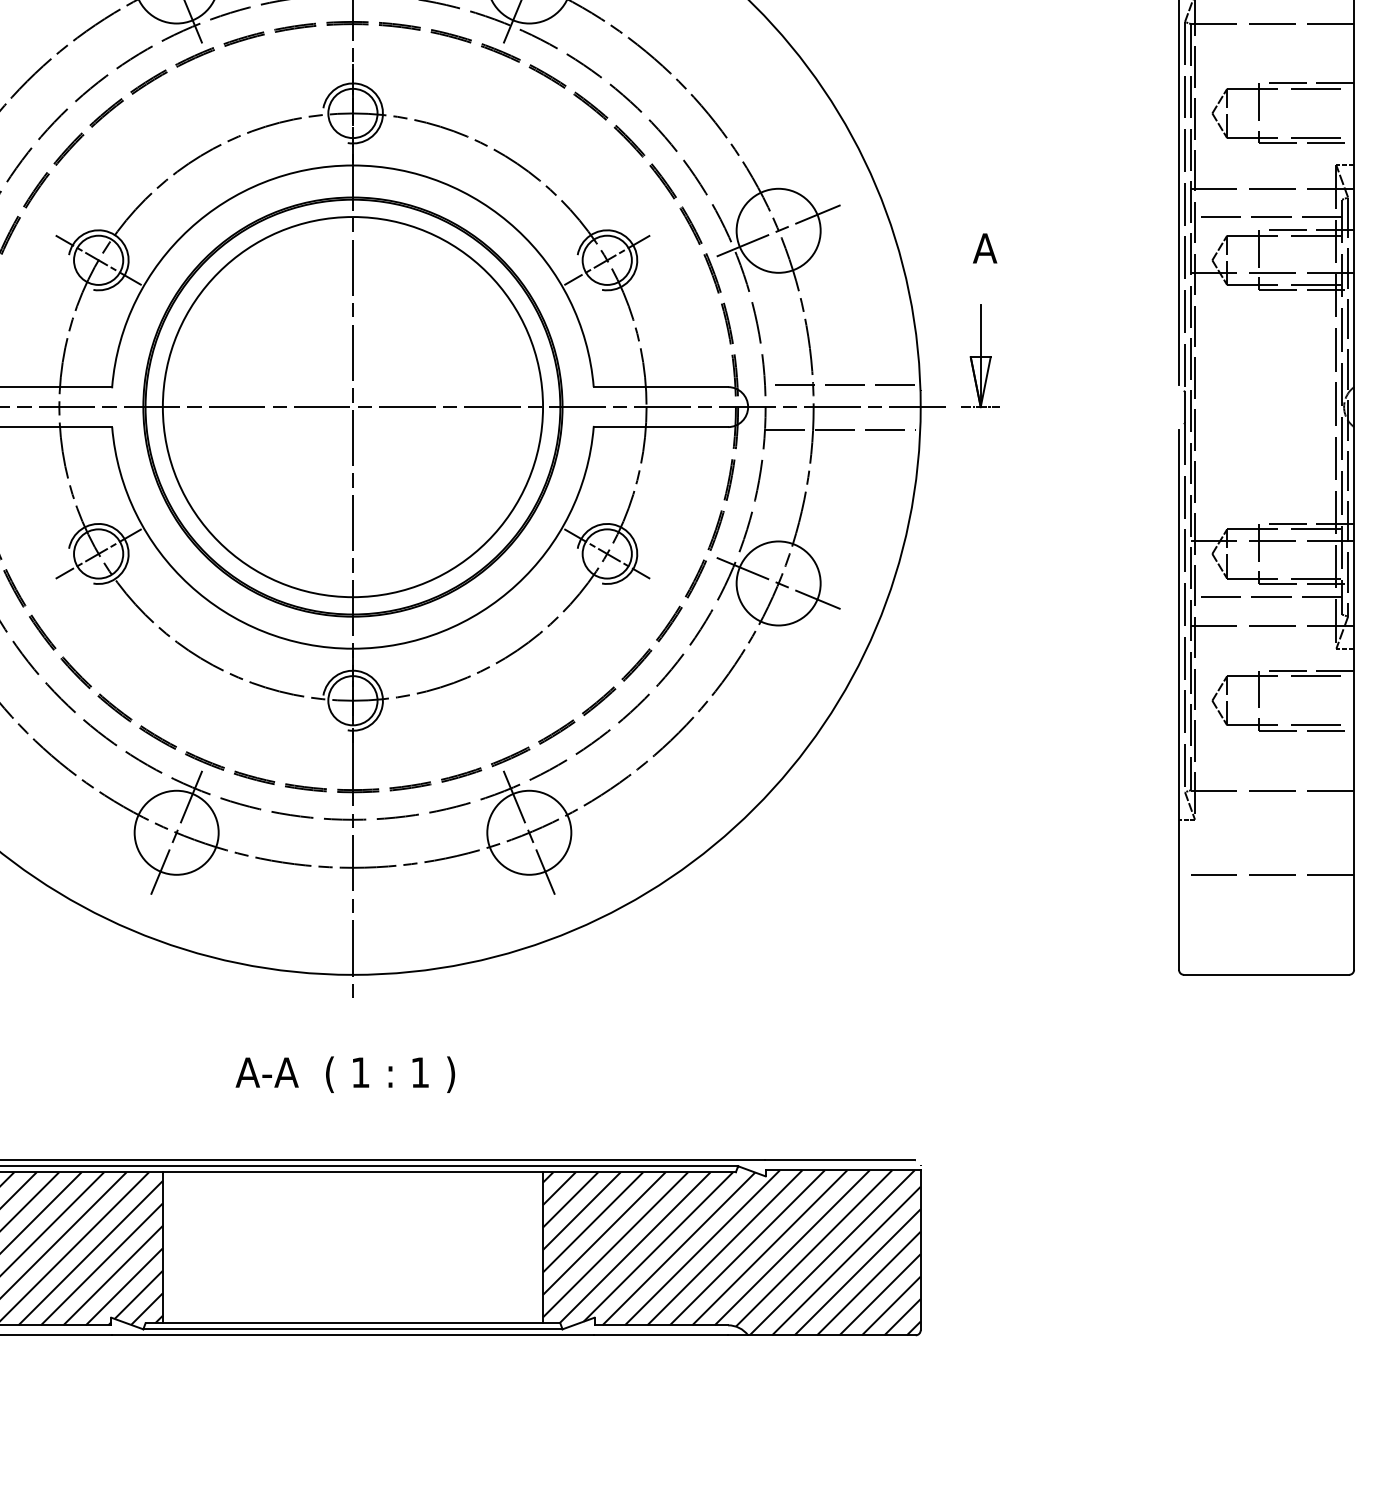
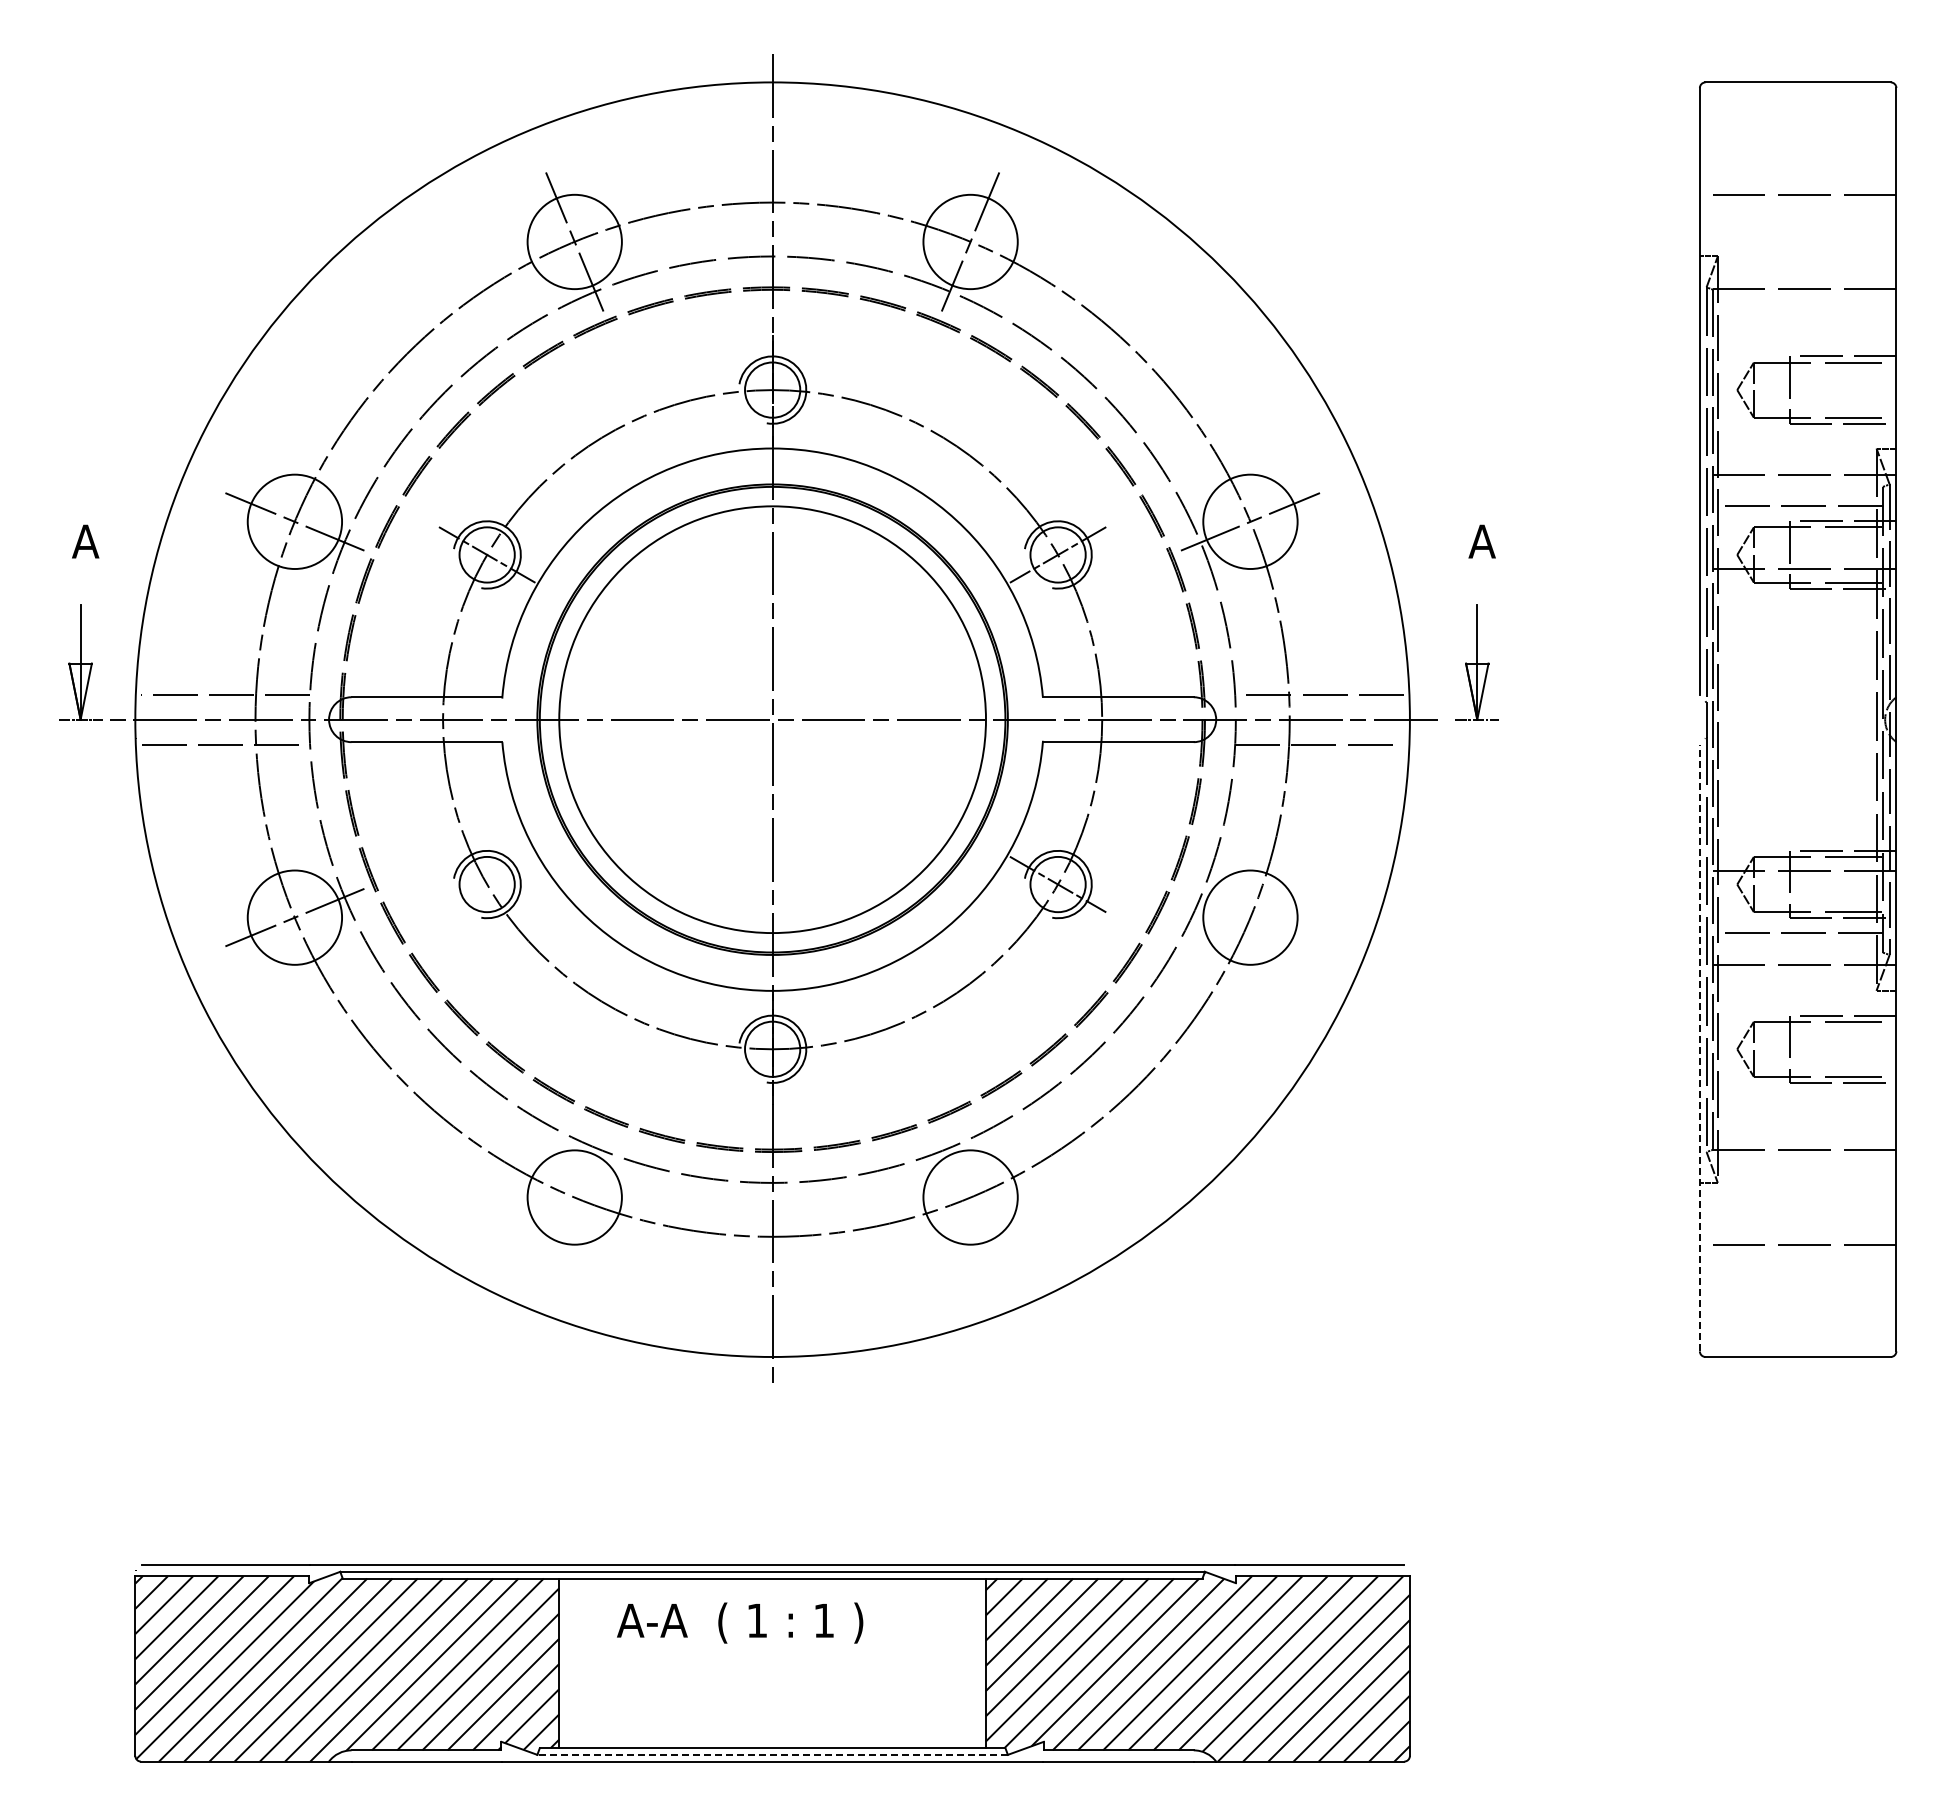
line: (98, 553) -> (487, 884), removed
line: (777, 583) -> (1249, 917), removed
line: (1178, 699) -> (1699, 1047), solid -> dashed
line: (176, 832) -> (574, 1197), removed
line: (529, 832) -> (970, 1197), removed
text: (345, 1074) -> (740, 1622), moved
line: (352, 1329) -> (772, 1754), solid -> dashed

